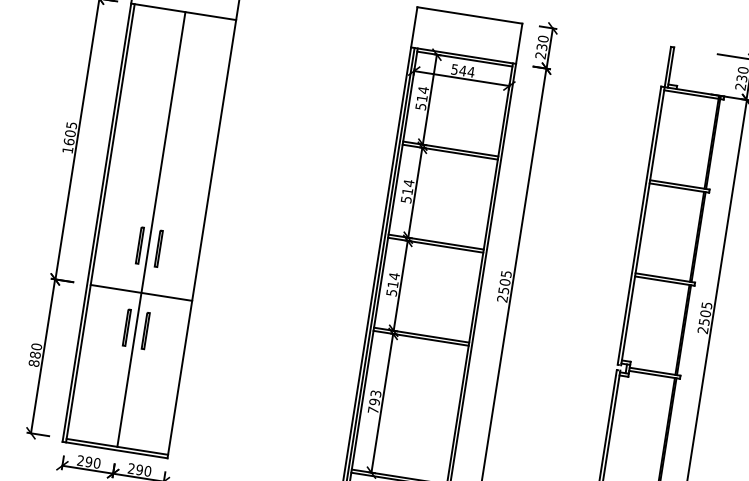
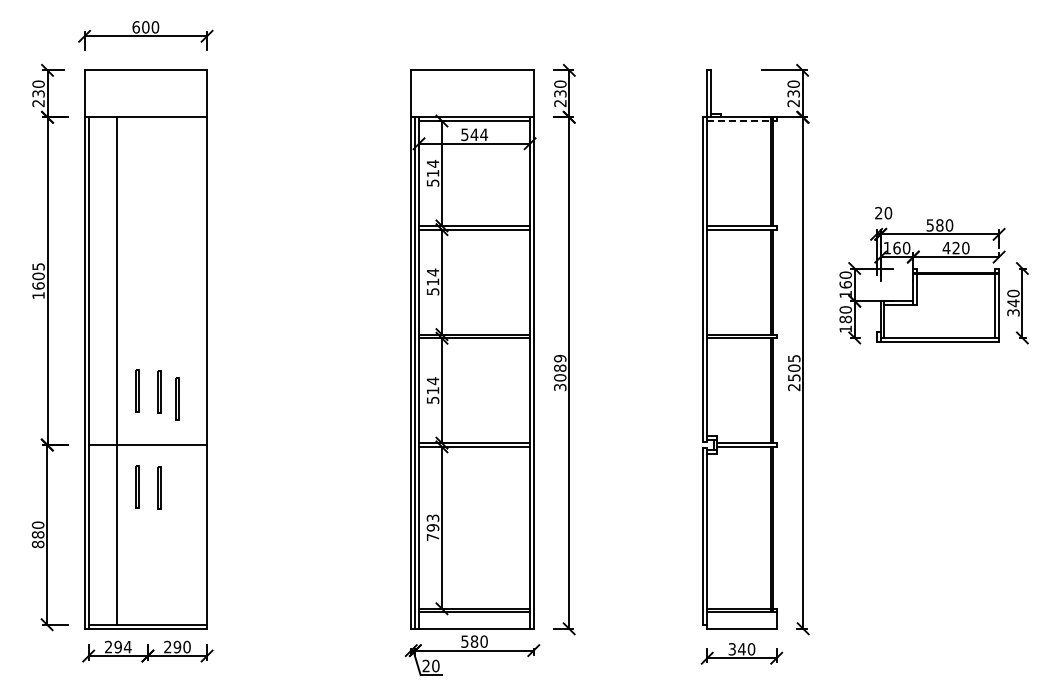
line: (693, 95) -> (741, 121), solid -> dashed
line: (151, 228) -> (116, 370), moved
line: (172, 256) -> (176, 398), added
text: (504, 286) -> (560, 373), 2505 -> 3089
text: (96, 462) -> (127, 646), 290 -> 294

